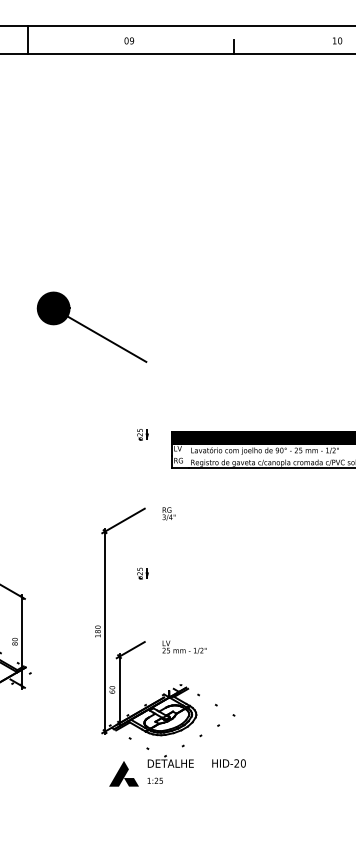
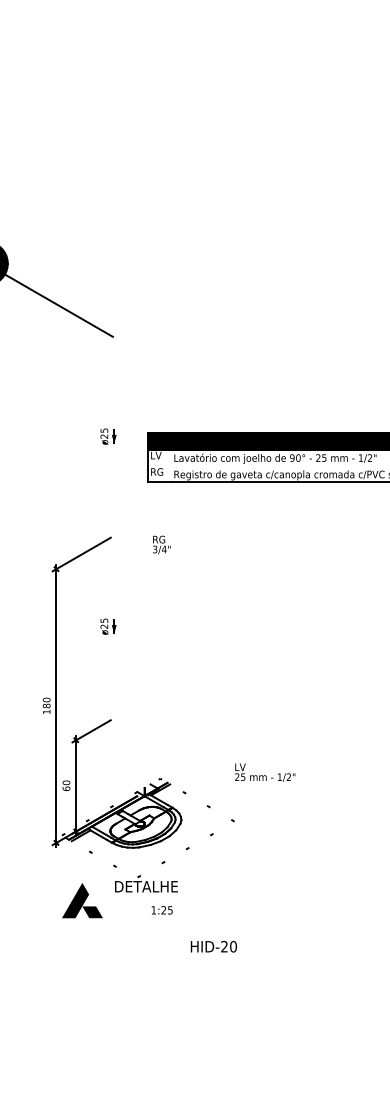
text: (168, 513) -> (161, 544), moved
text: (184, 646) -> (265, 771), moved
text: (228, 763) -> (213, 946), moved
text: (154, 780) -> (161, 909), moved

